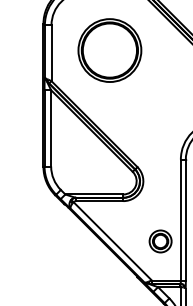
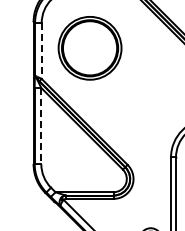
part: (109, 50) -> (89, 48), moved
line: (51, 53) -> (41, 51), solid -> dashed
line: (51, 128) -> (41, 126), solid -> dashed

